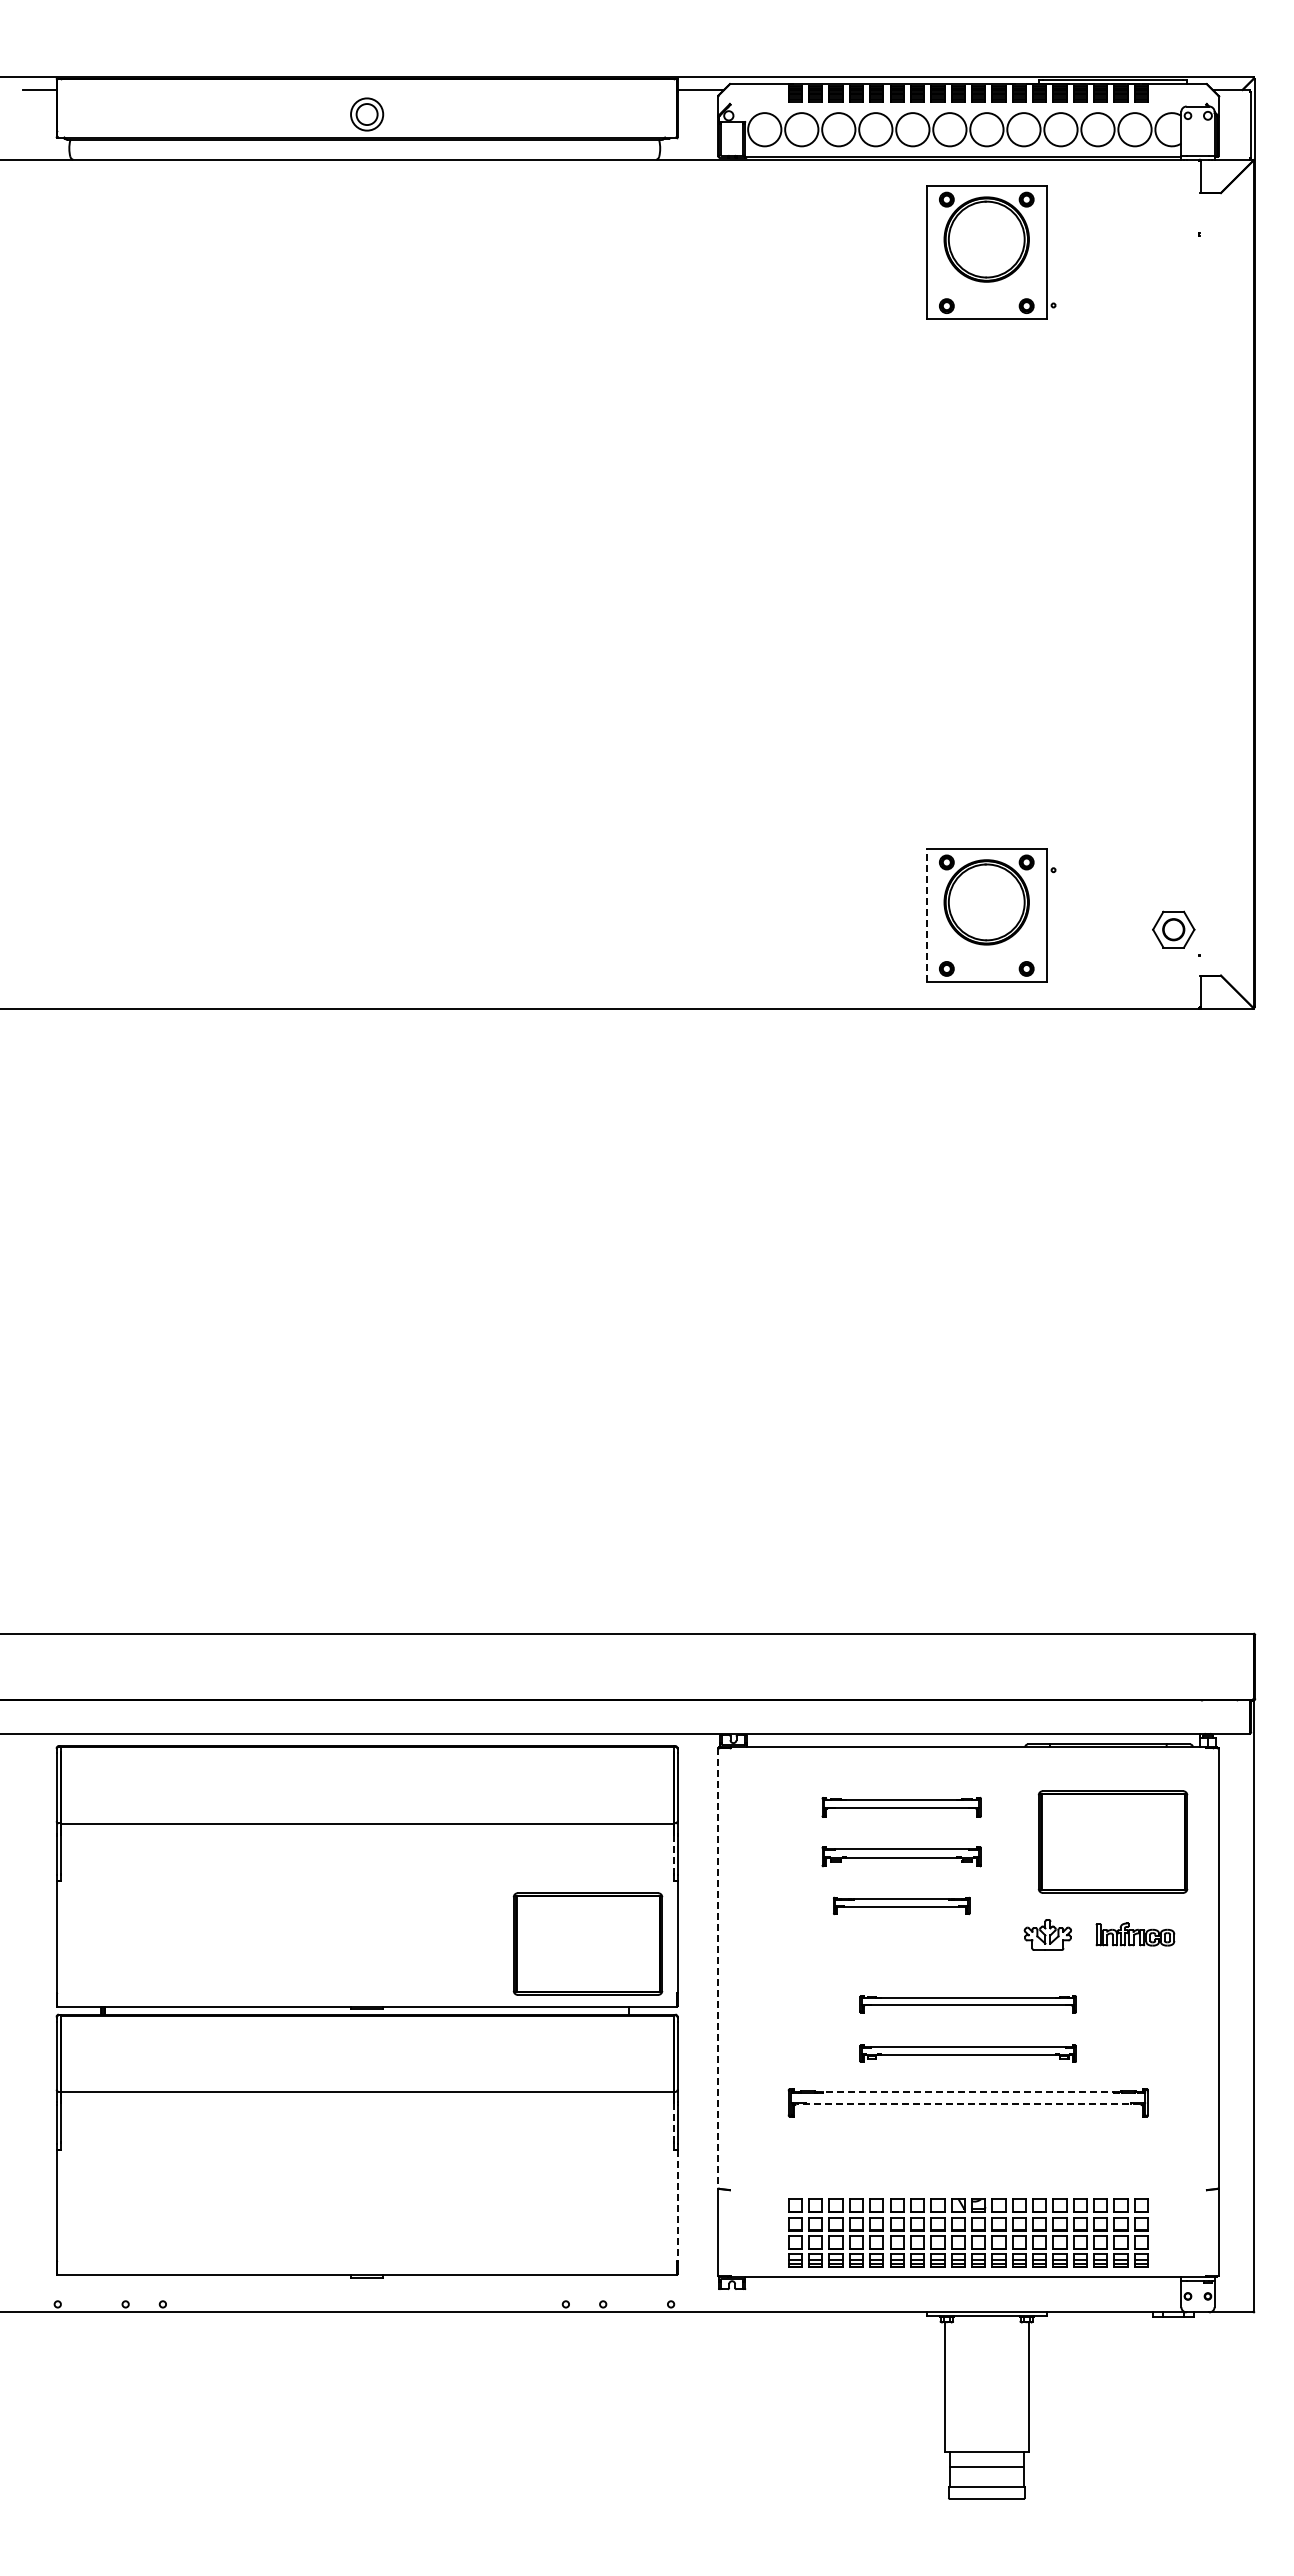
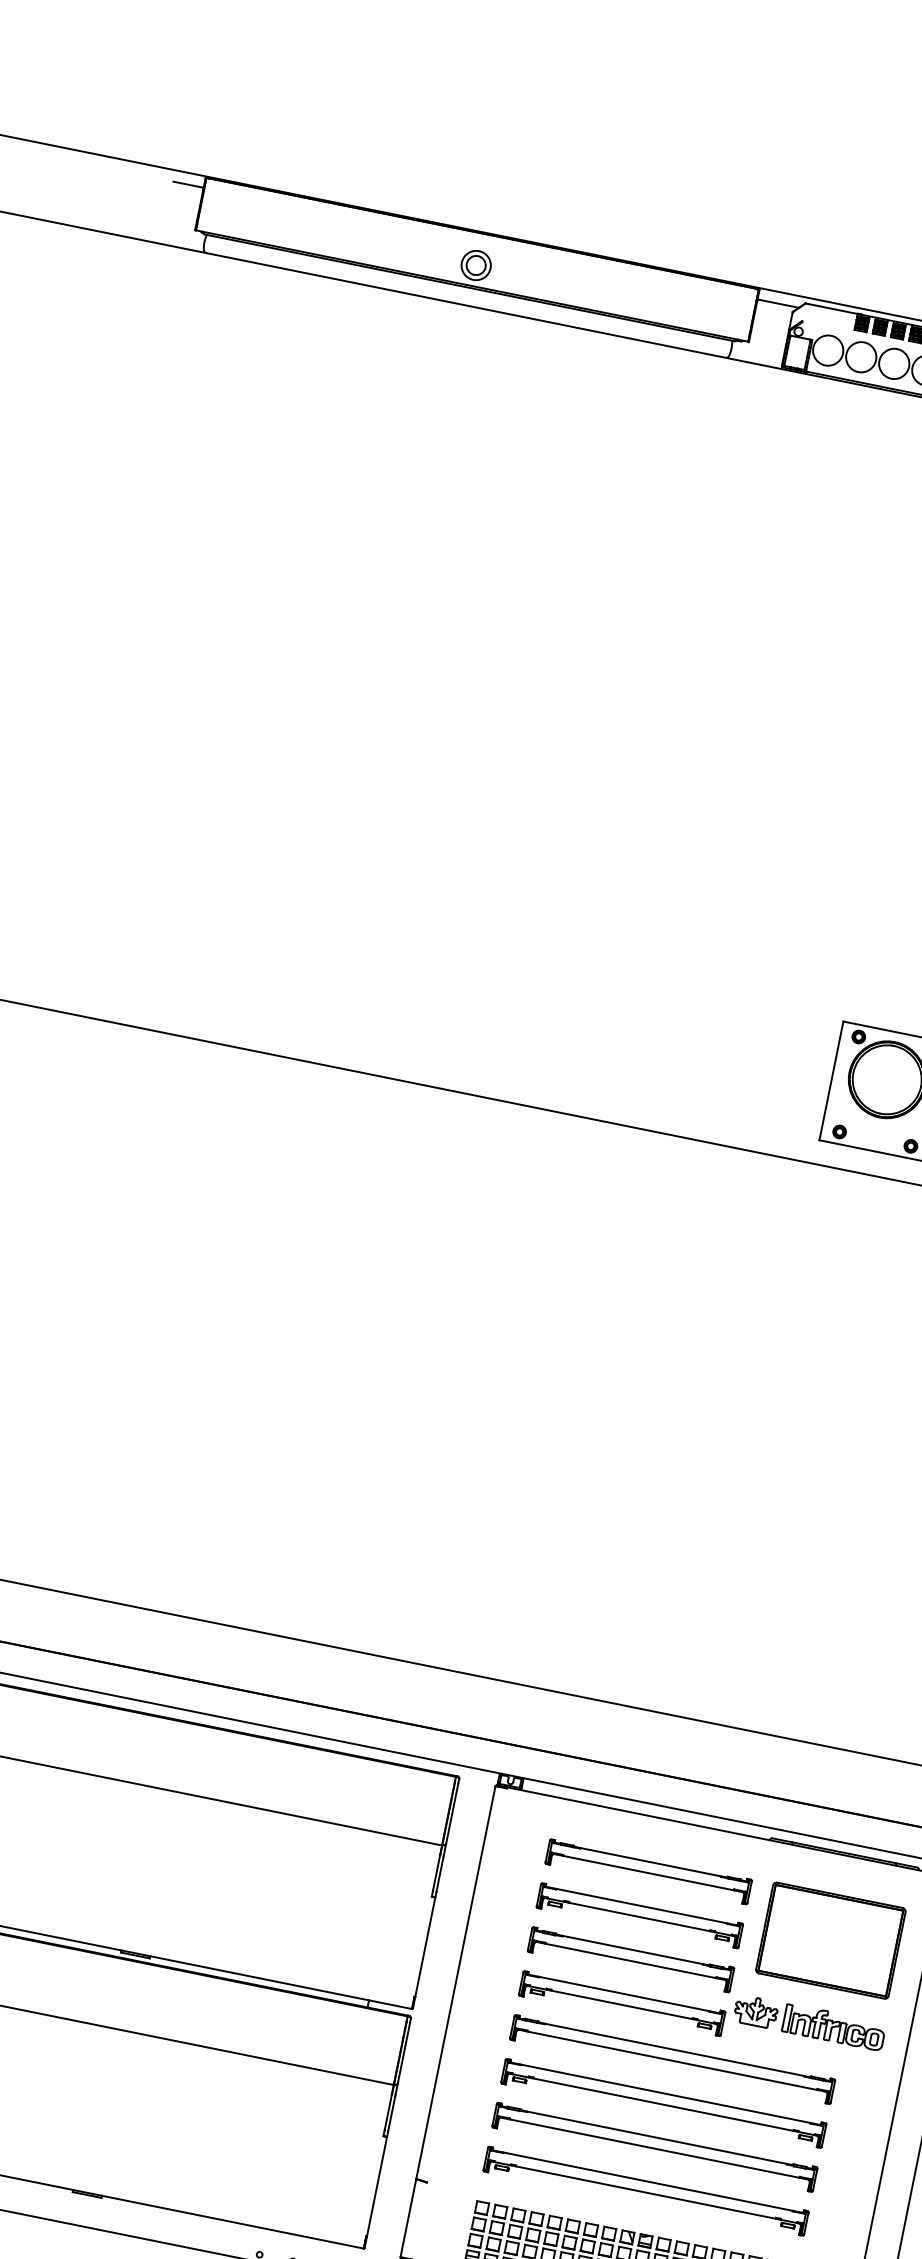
line: (926, 915) -> (831, 1080), dashed -> solid
part: (901, 1807) -> (648, 1871), size x1.43
line: (673, 1854) -> (436, 1872), dashed -> solid
part: (901, 1856) -> (639, 1915), size x1.43
part: (901, 1905) -> (630, 1959), size x1.67
part: (1135, 1934) -> (834, 2027), size x1.43
part: (587, 1943) -> (343, 1936), removed
part: (901, 1954) -> (621, 2002), added
line: (718, 1968) -> (456, 1982), dashed -> solid
part: (967, 2004) -> (671, 2059), size x1.67
part: (967, 2053) -> (663, 2103), size x1.67
line: (968, 2092) -> (656, 2138), dashed -> solid
line: (968, 2104) -> (654, 2148), dashed -> solid
line: (673, 2122) -> (388, 2111), dashed -> solid
part: (967, 2151) -> (645, 2190), added
line: (677, 2205) -> (376, 2186), dashed -> solid

